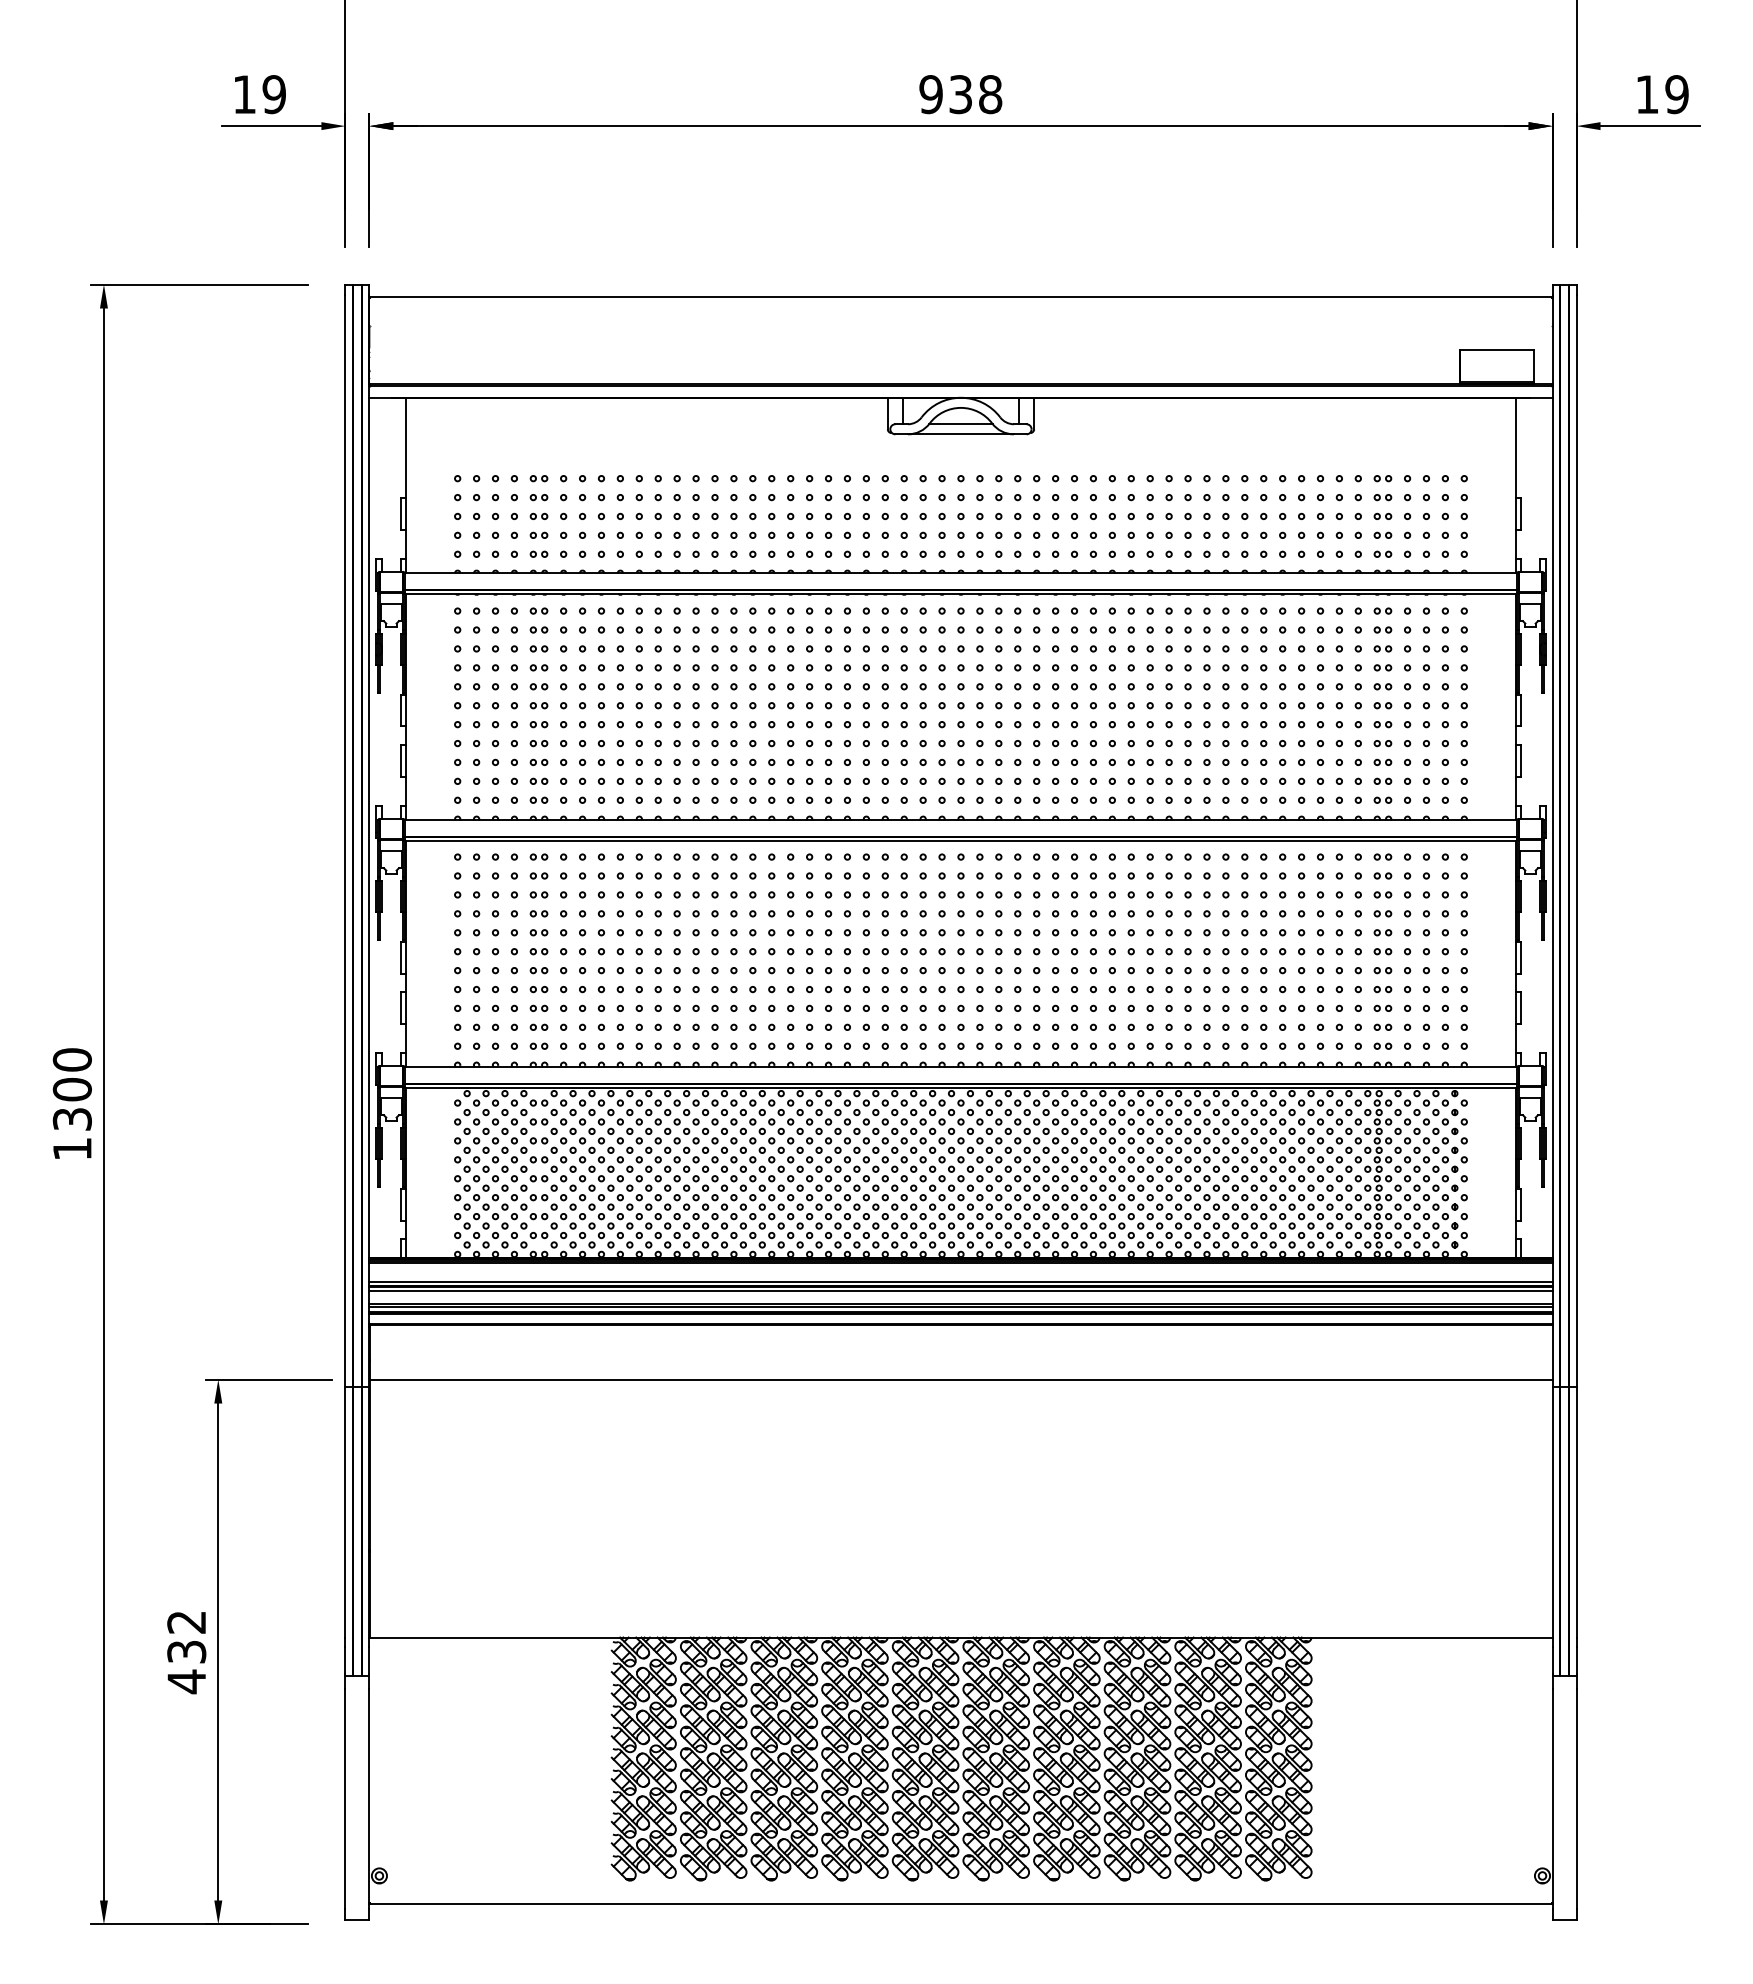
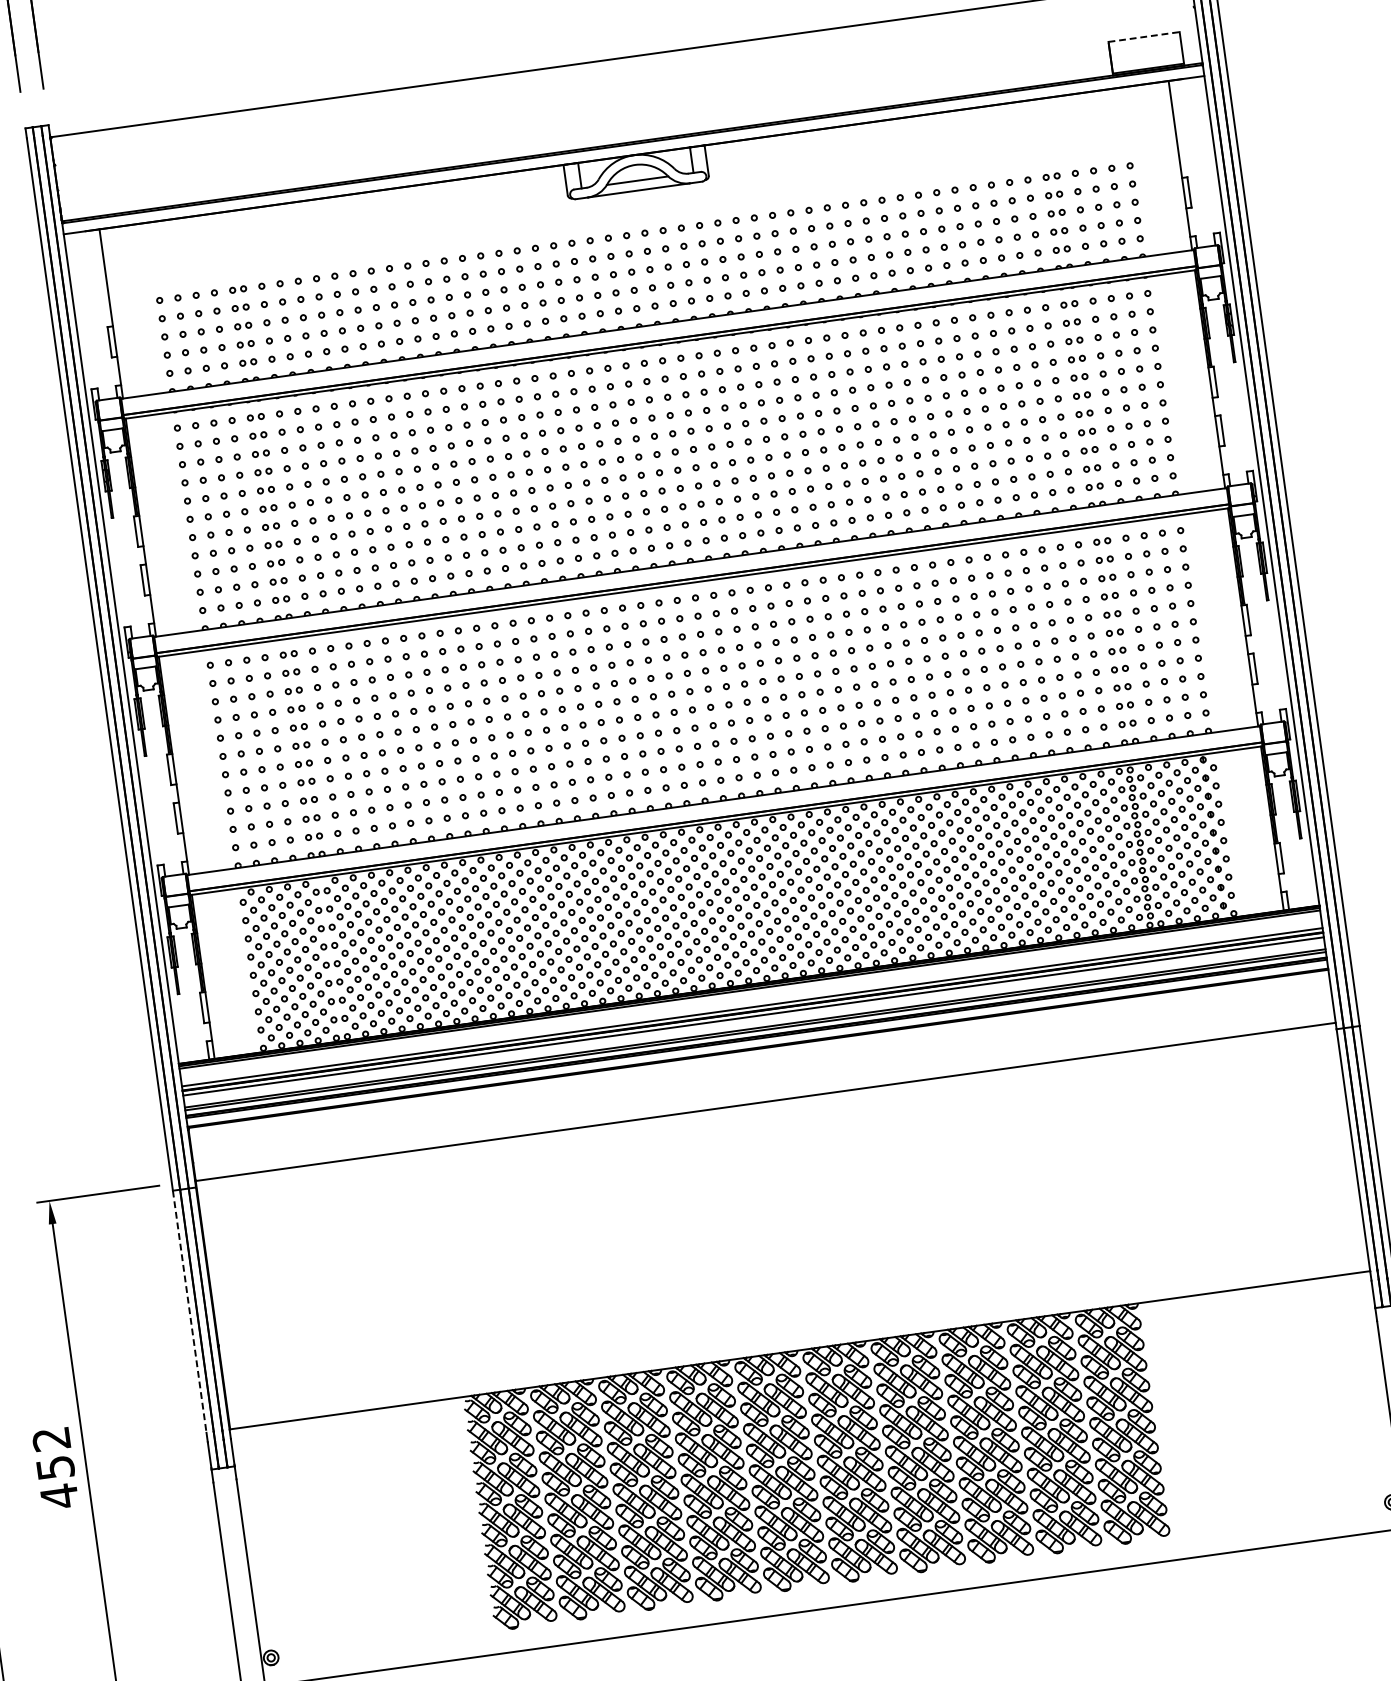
line: (1496, 349) -> (1143, 37), solid -> dashed
line: (345, 1512) -> (189, 1312), solid -> dashed
text: (186, 1651) -> (55, 1467), 432 -> 452

